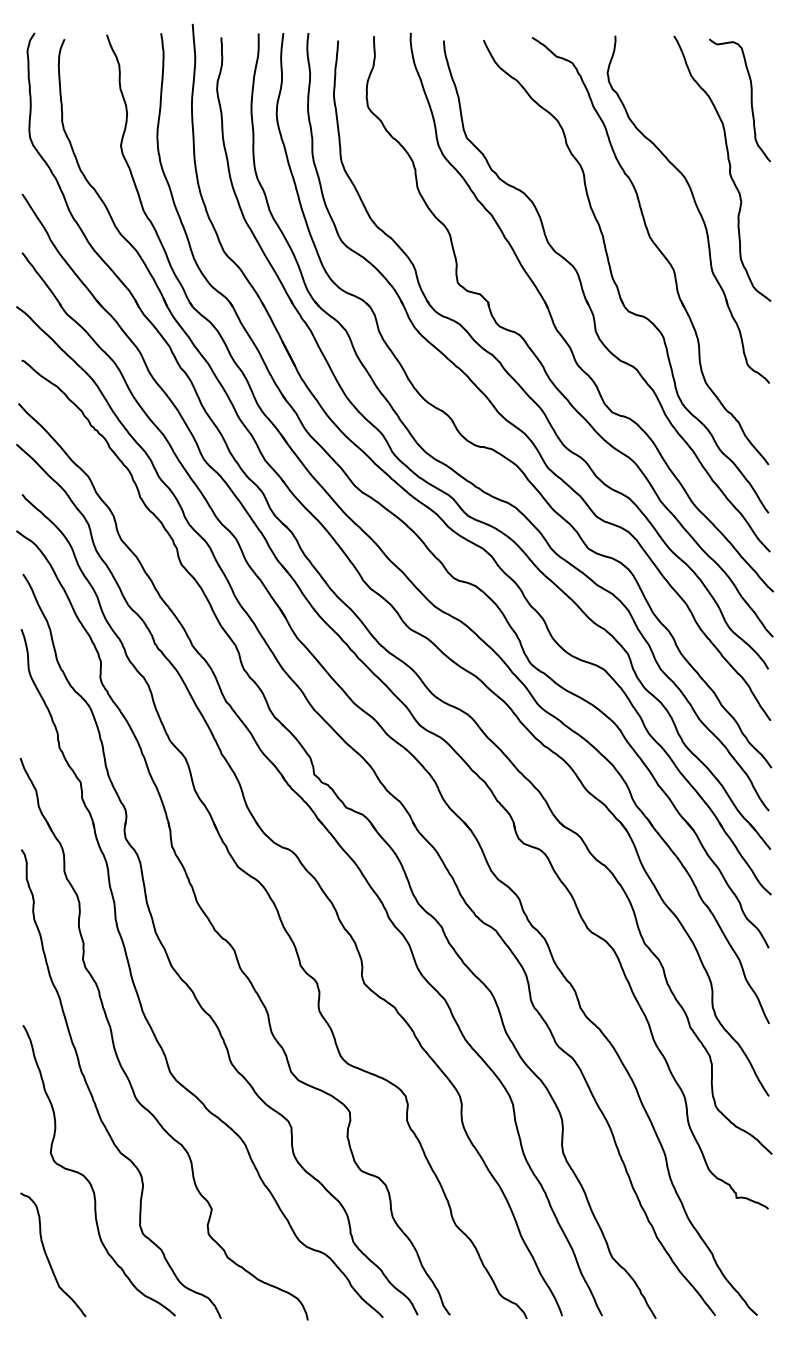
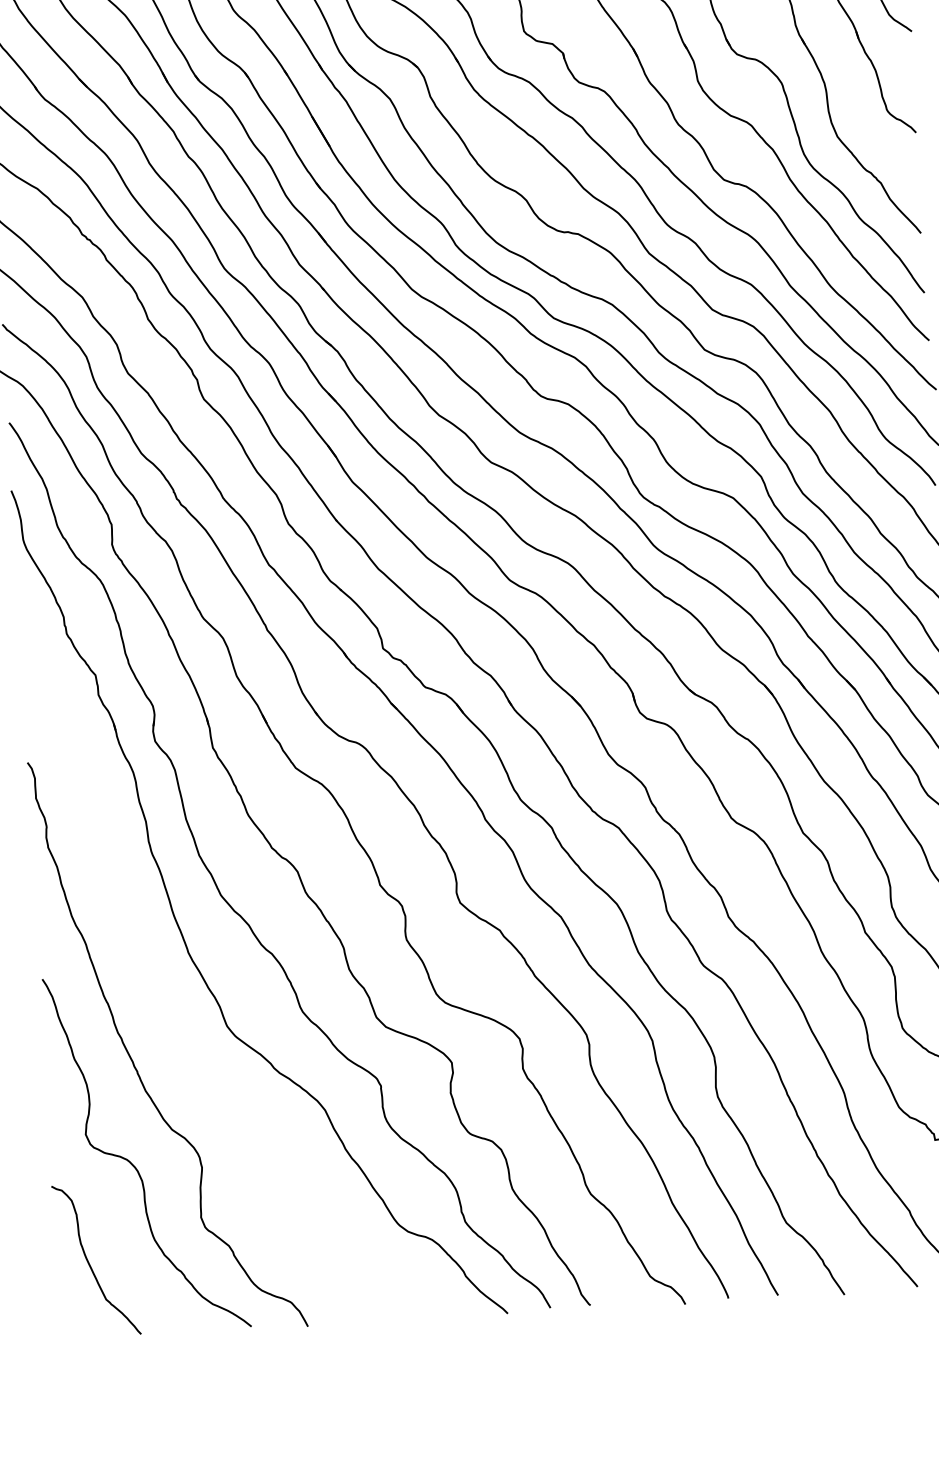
part: (119, 1059) -> (163, 1014), removed

